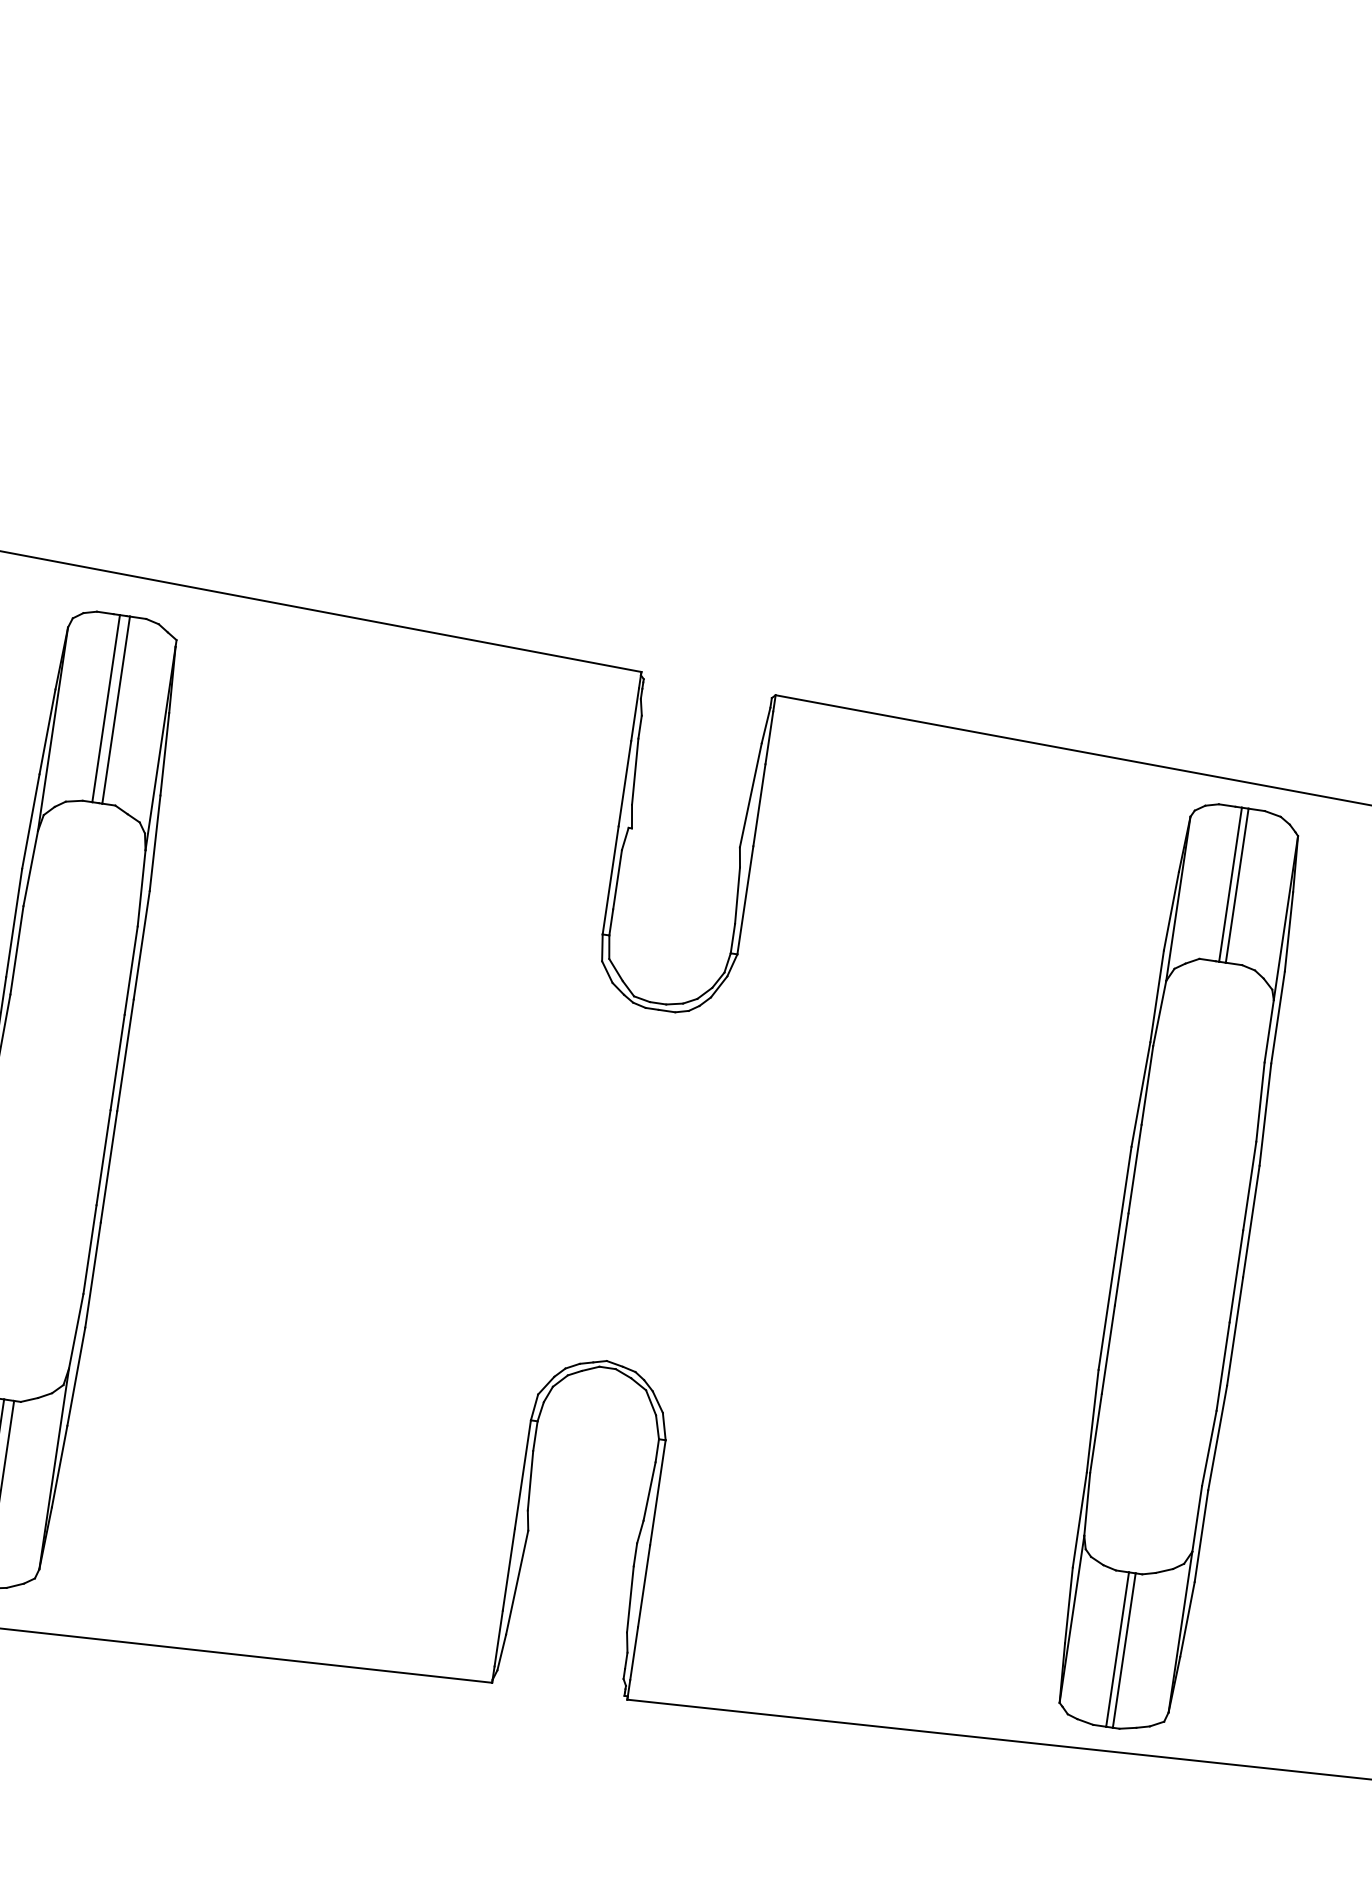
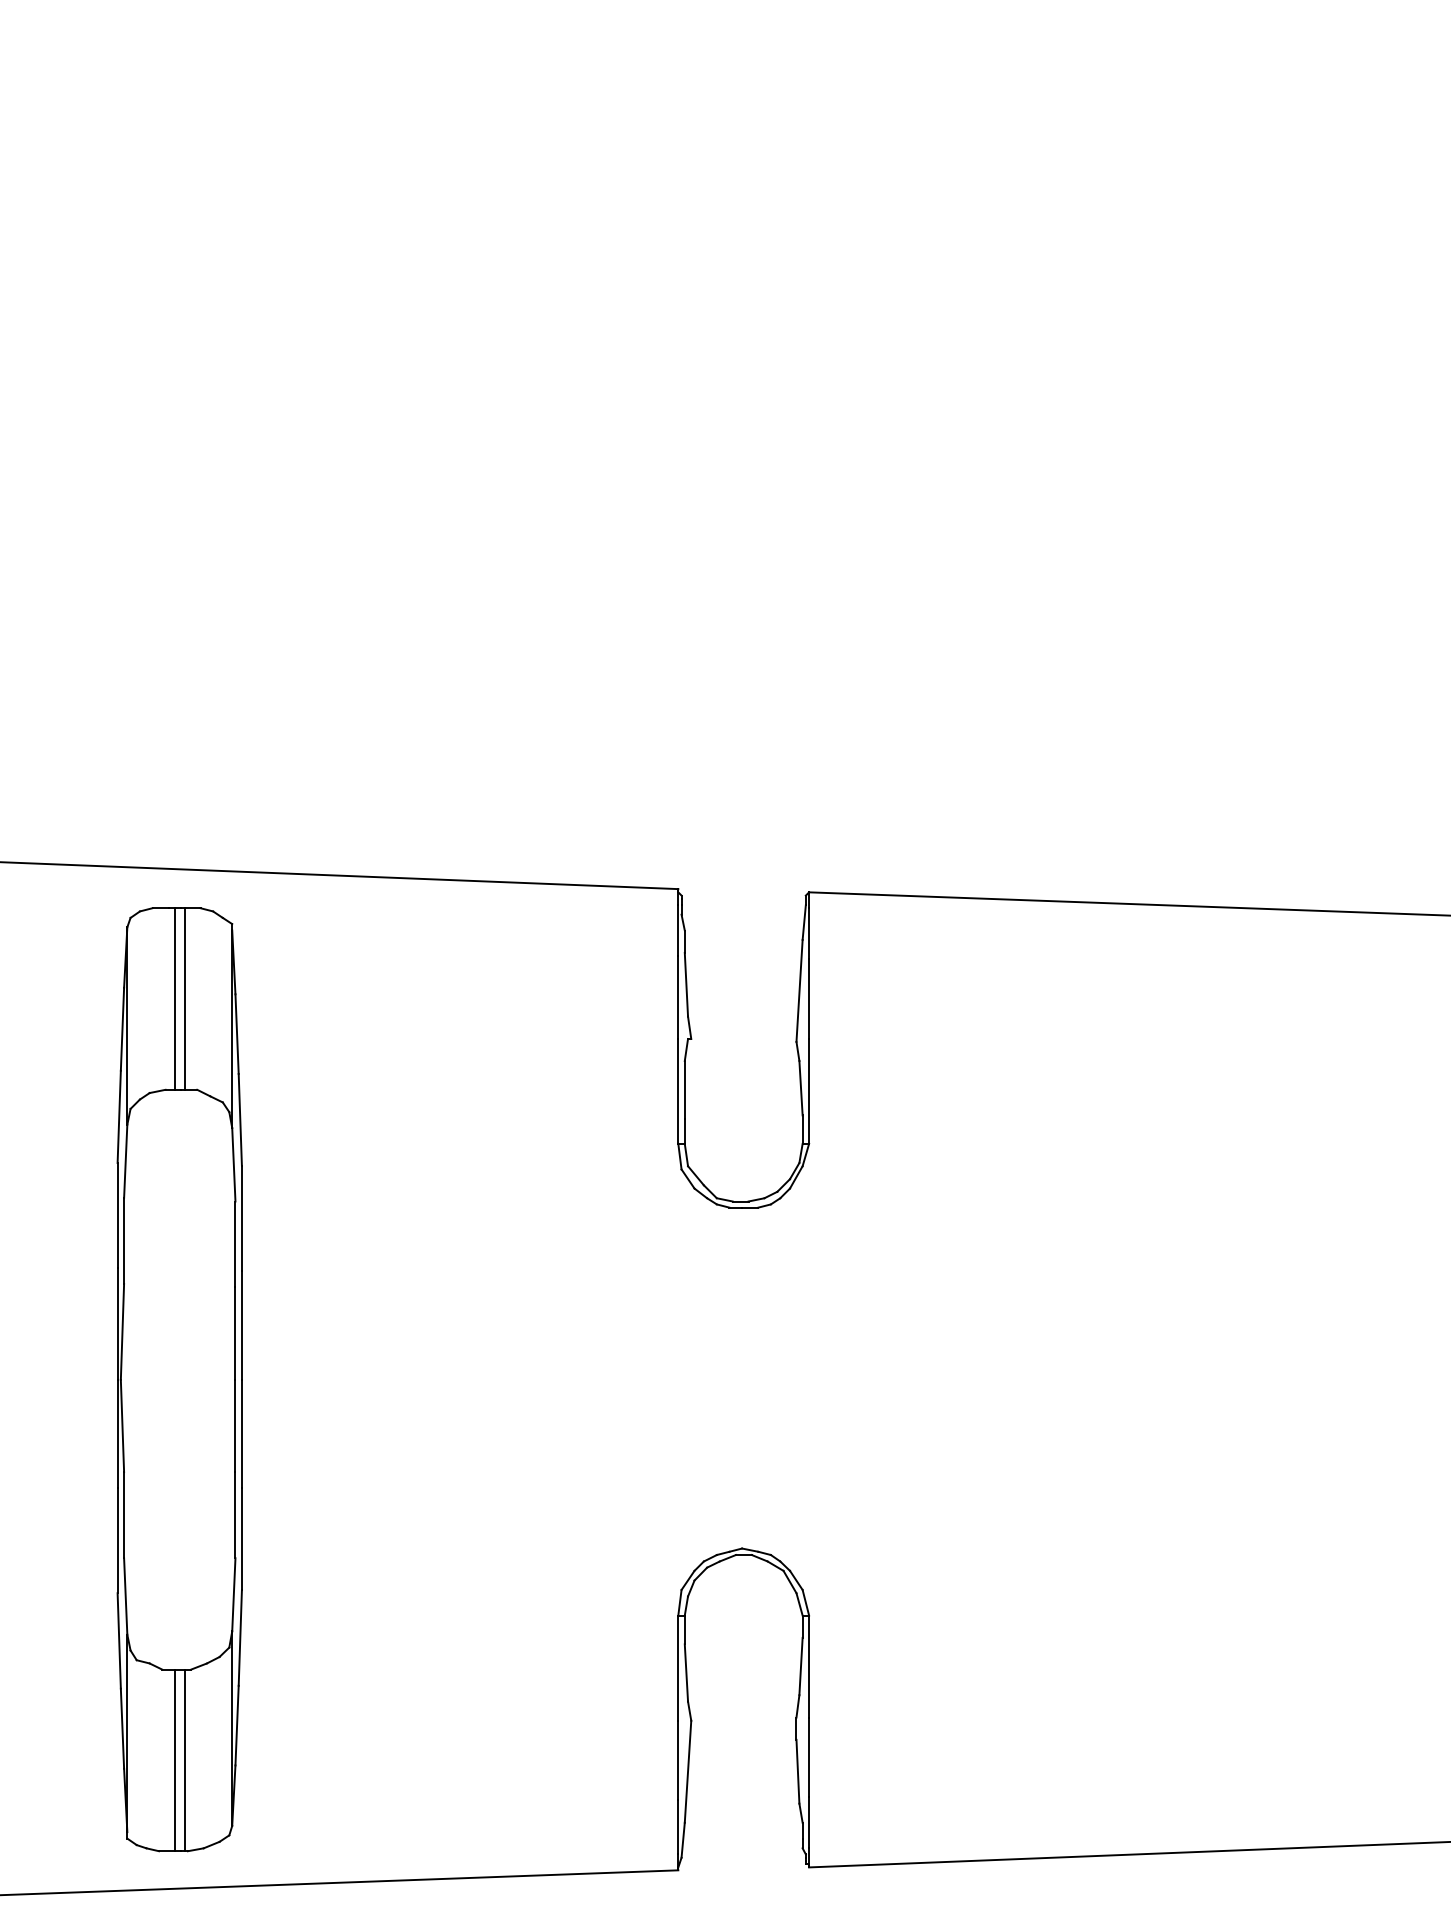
part: (1178, 1267) -> (1272, 1379), removed

